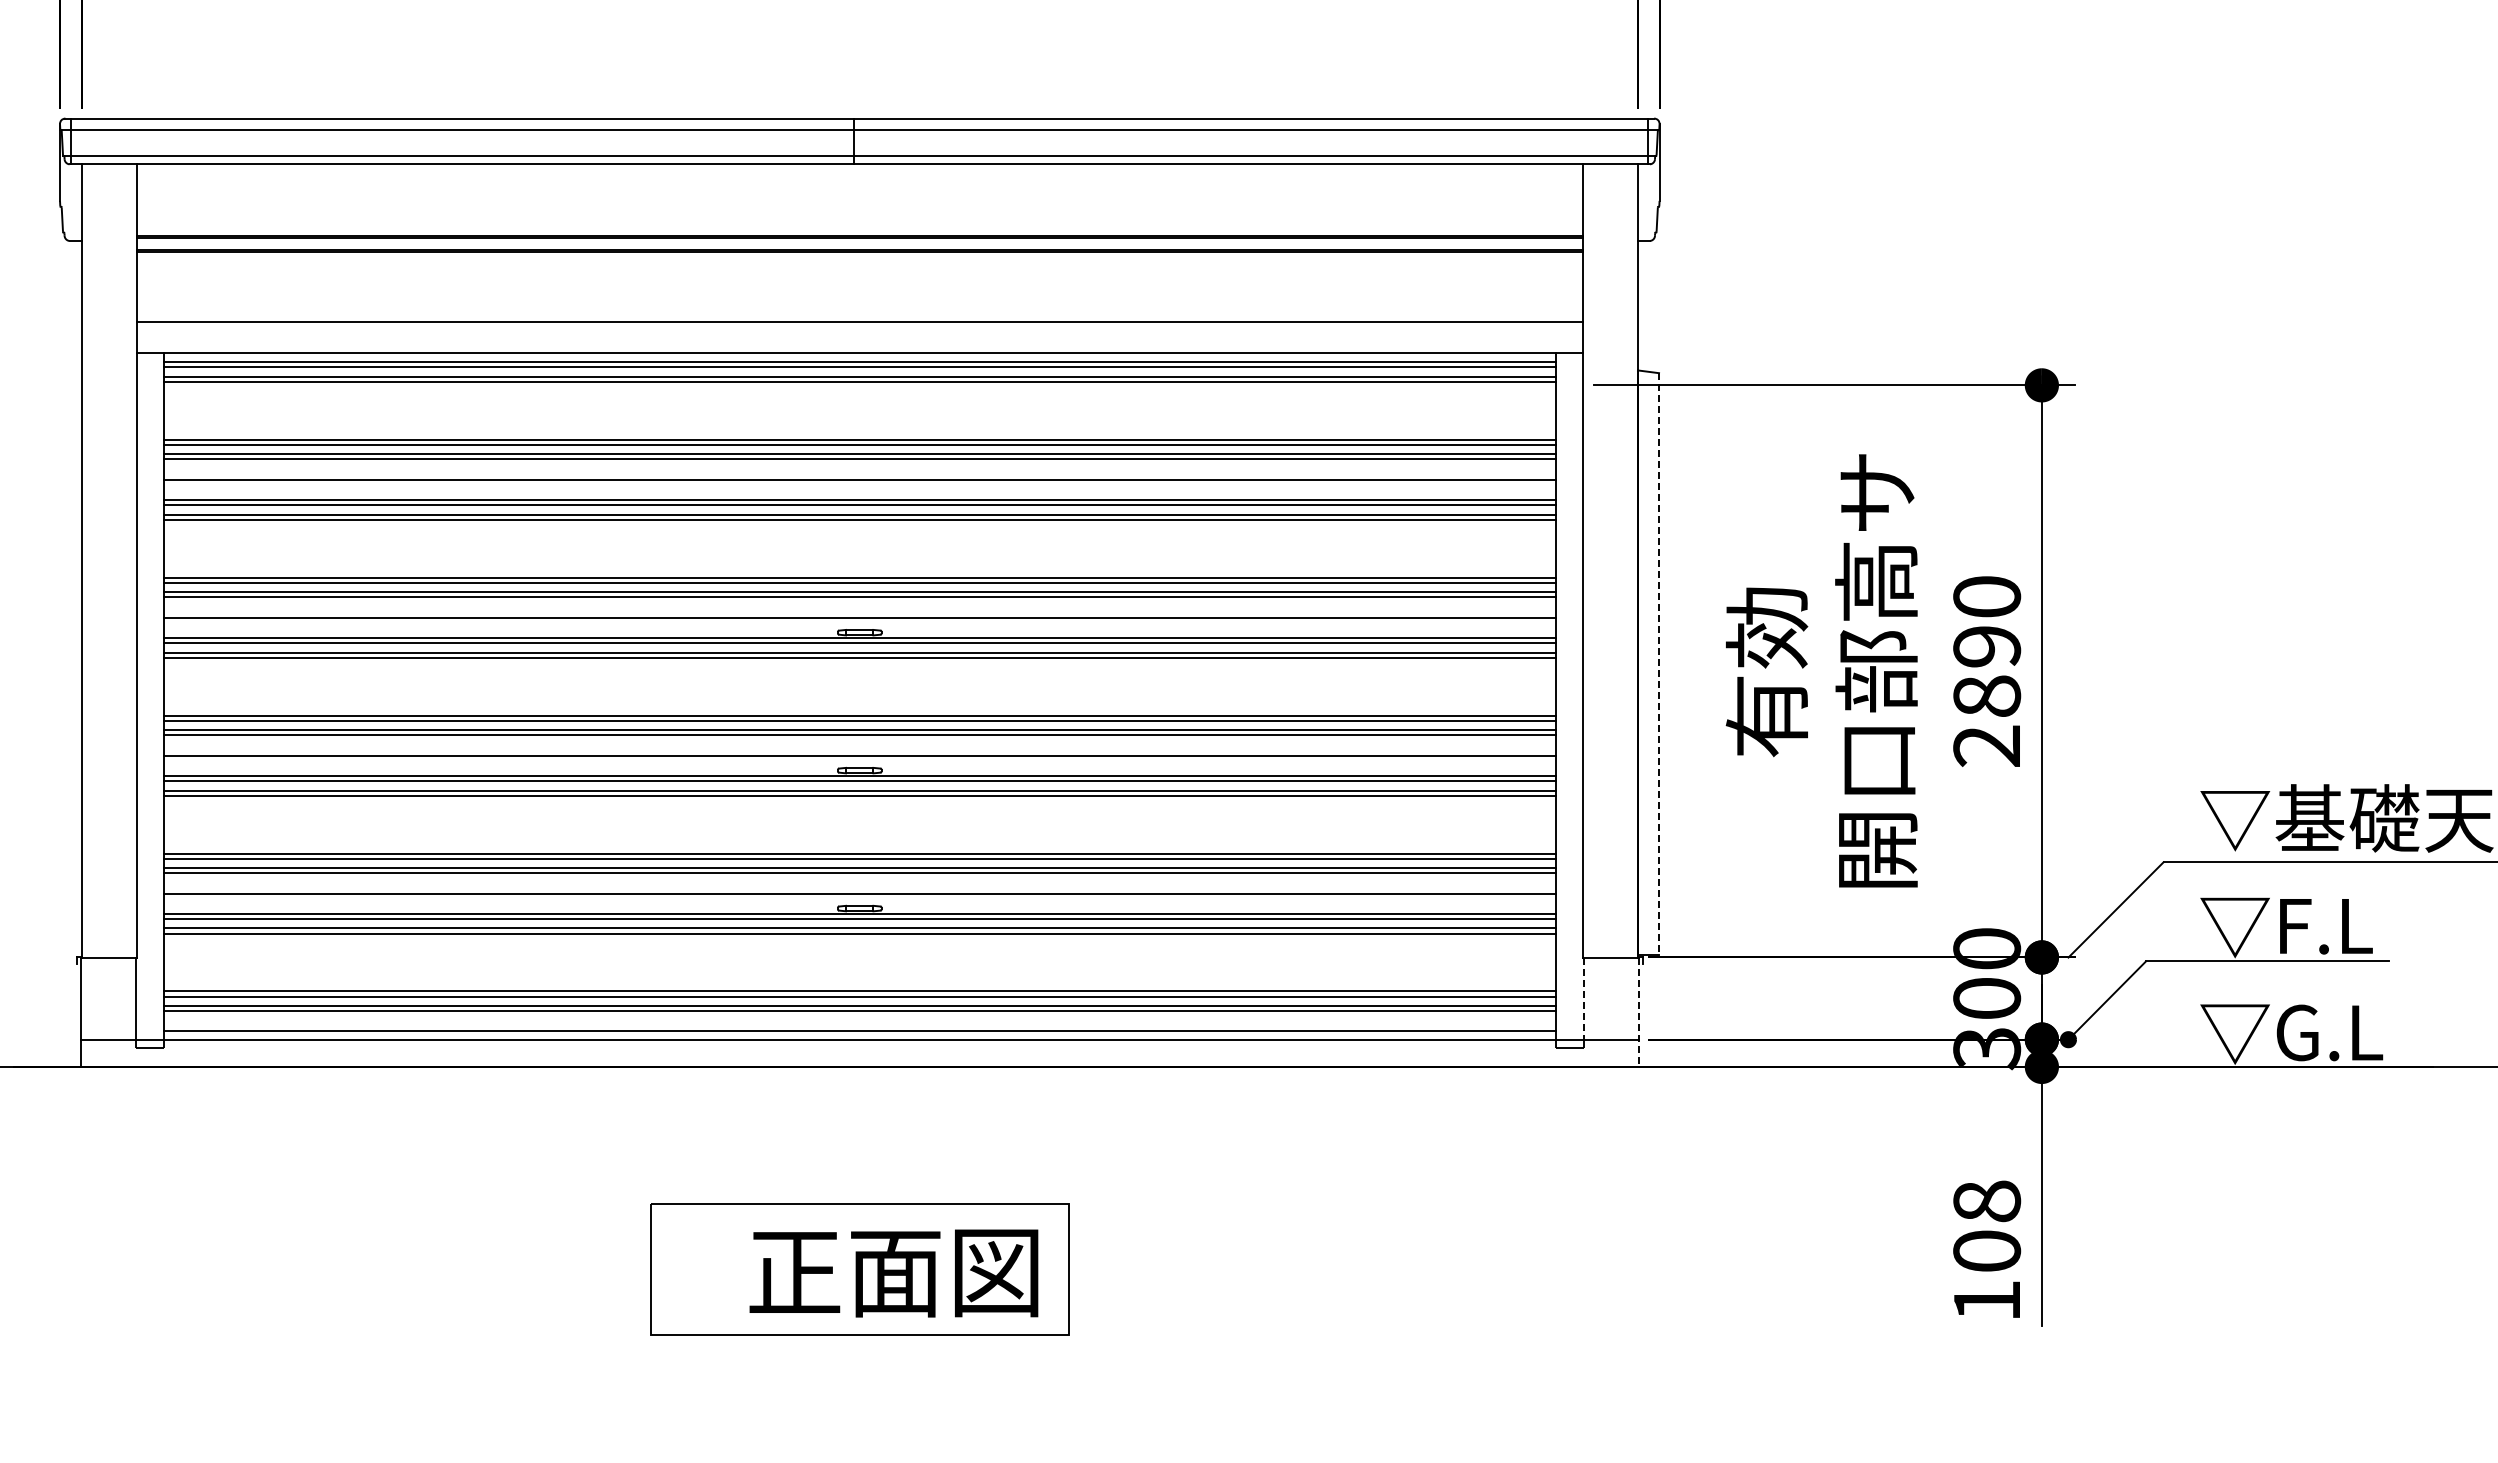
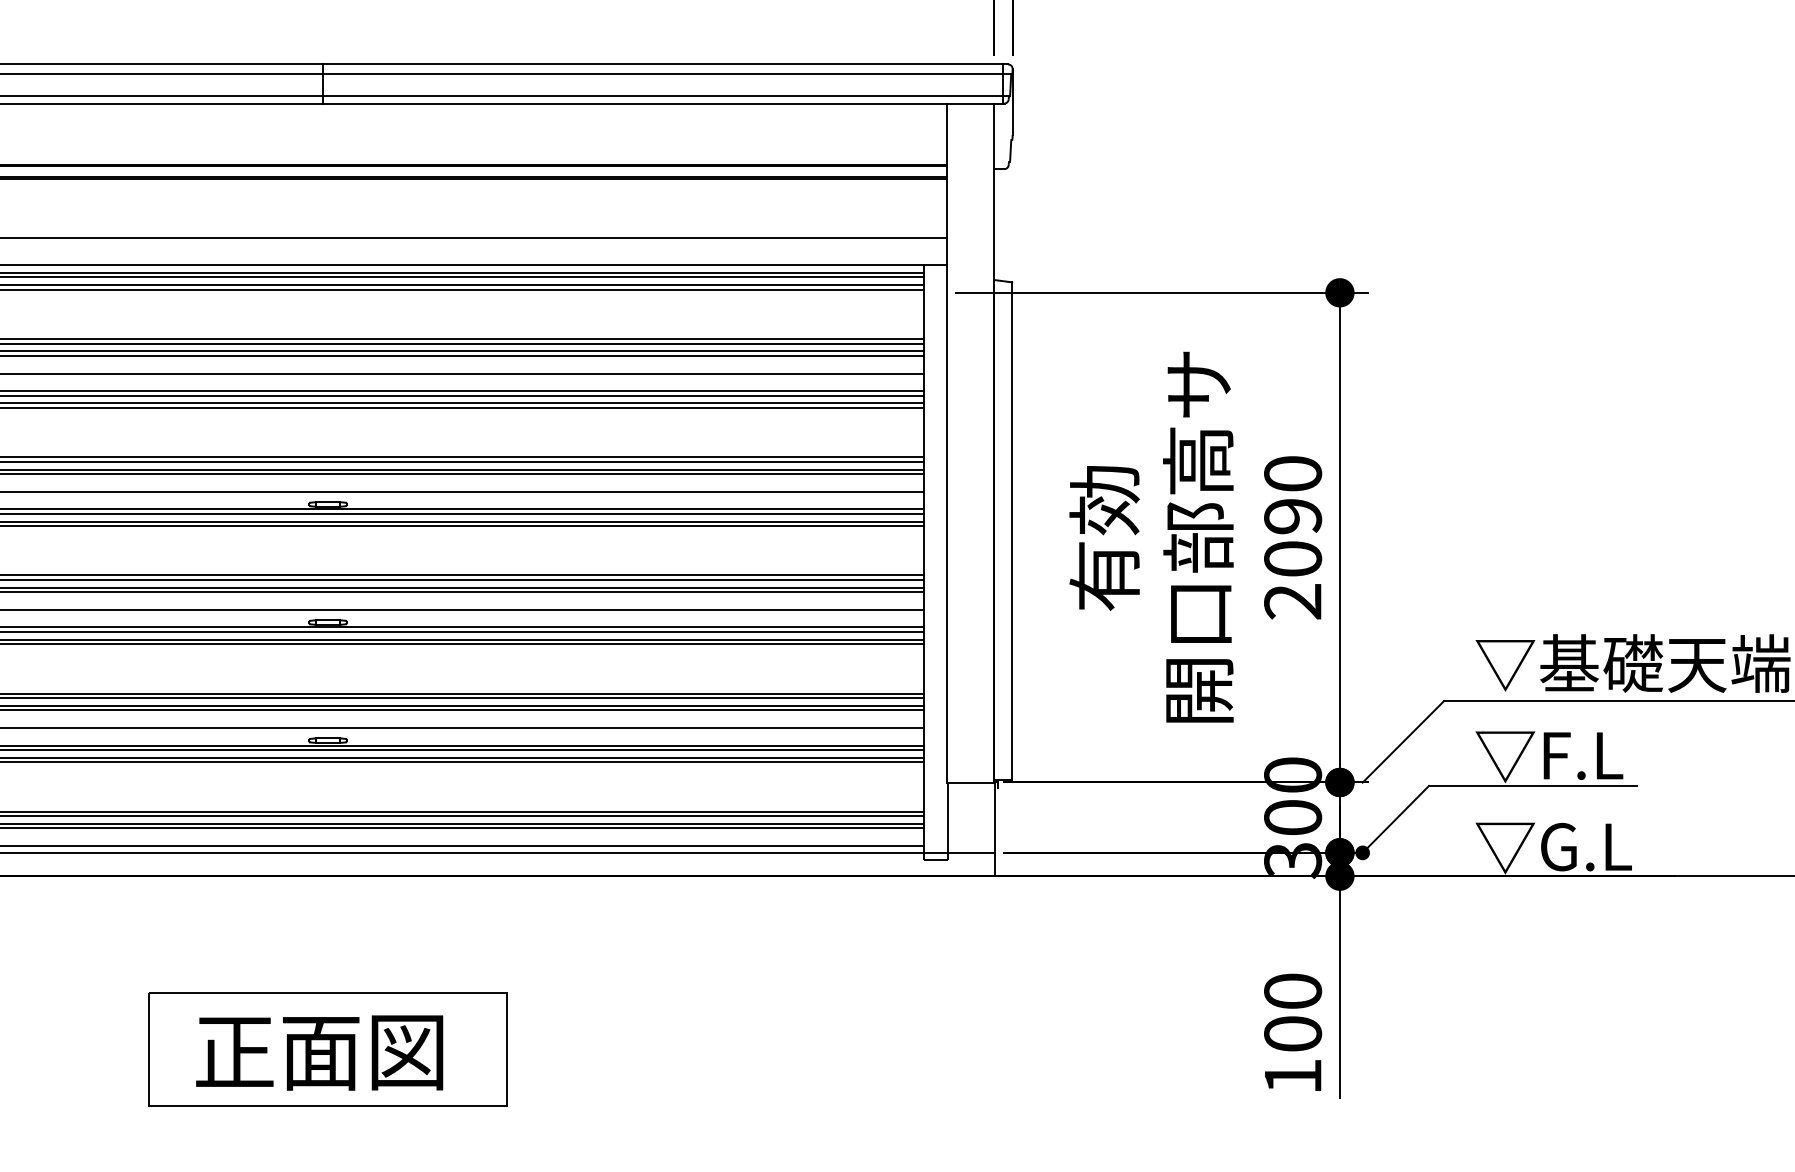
line: (1659, 664) -> (1012, 531), dashed -> solid
text: (1986, 695) -> (1292, 558), 2890 -> 2090
line: (1583, 999) -> (947, 818), dashed -> solid
line: (1638, 1012) -> (994, 829), dashed -> solid
text: (1986, 1201) -> (1292, 991), 108 -> 100
text: (893, 1273) -> (319, 1053), moved

